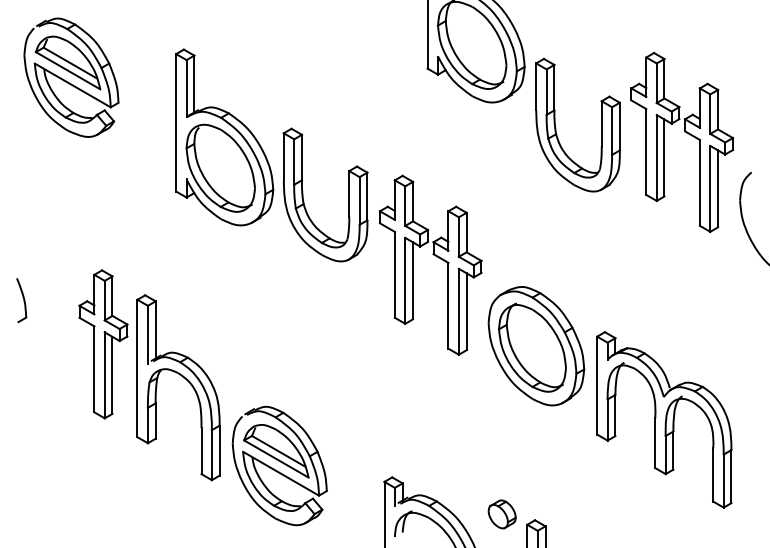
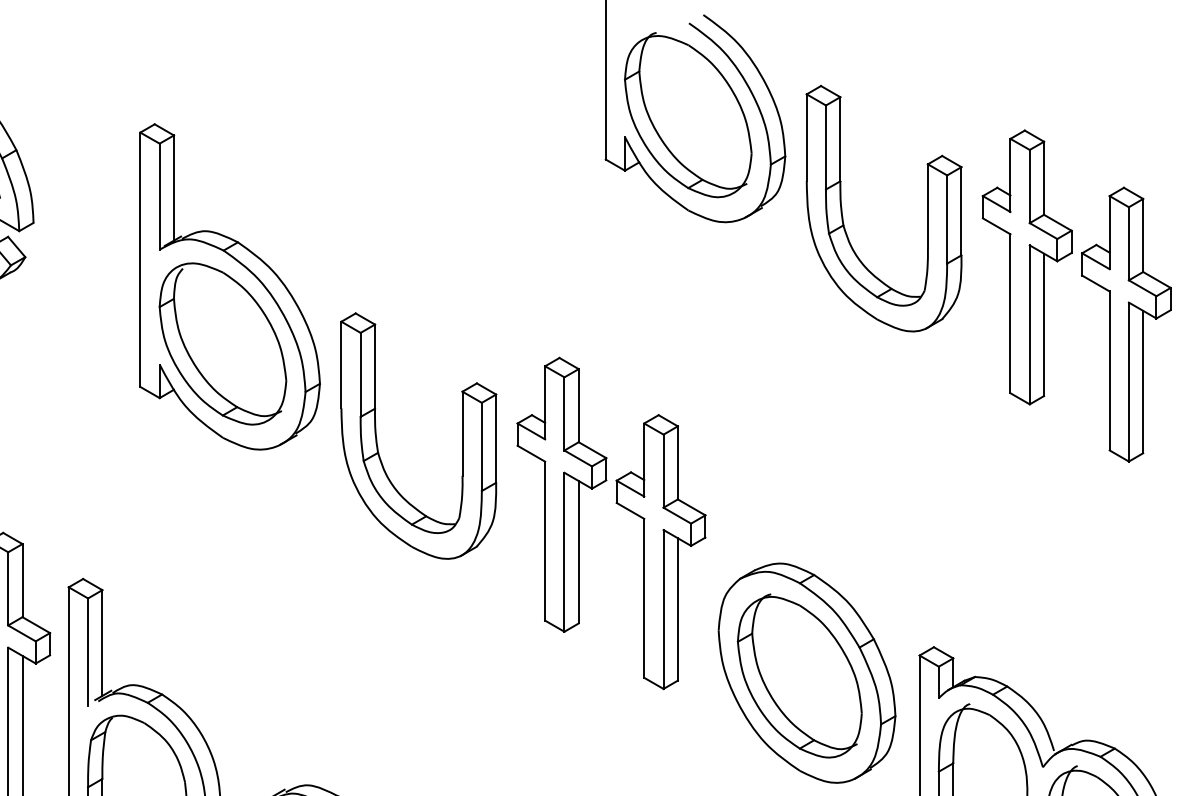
part: (556, 127) -> (844, 212), moved
part: (303, 194) -> (377, 434), moved

